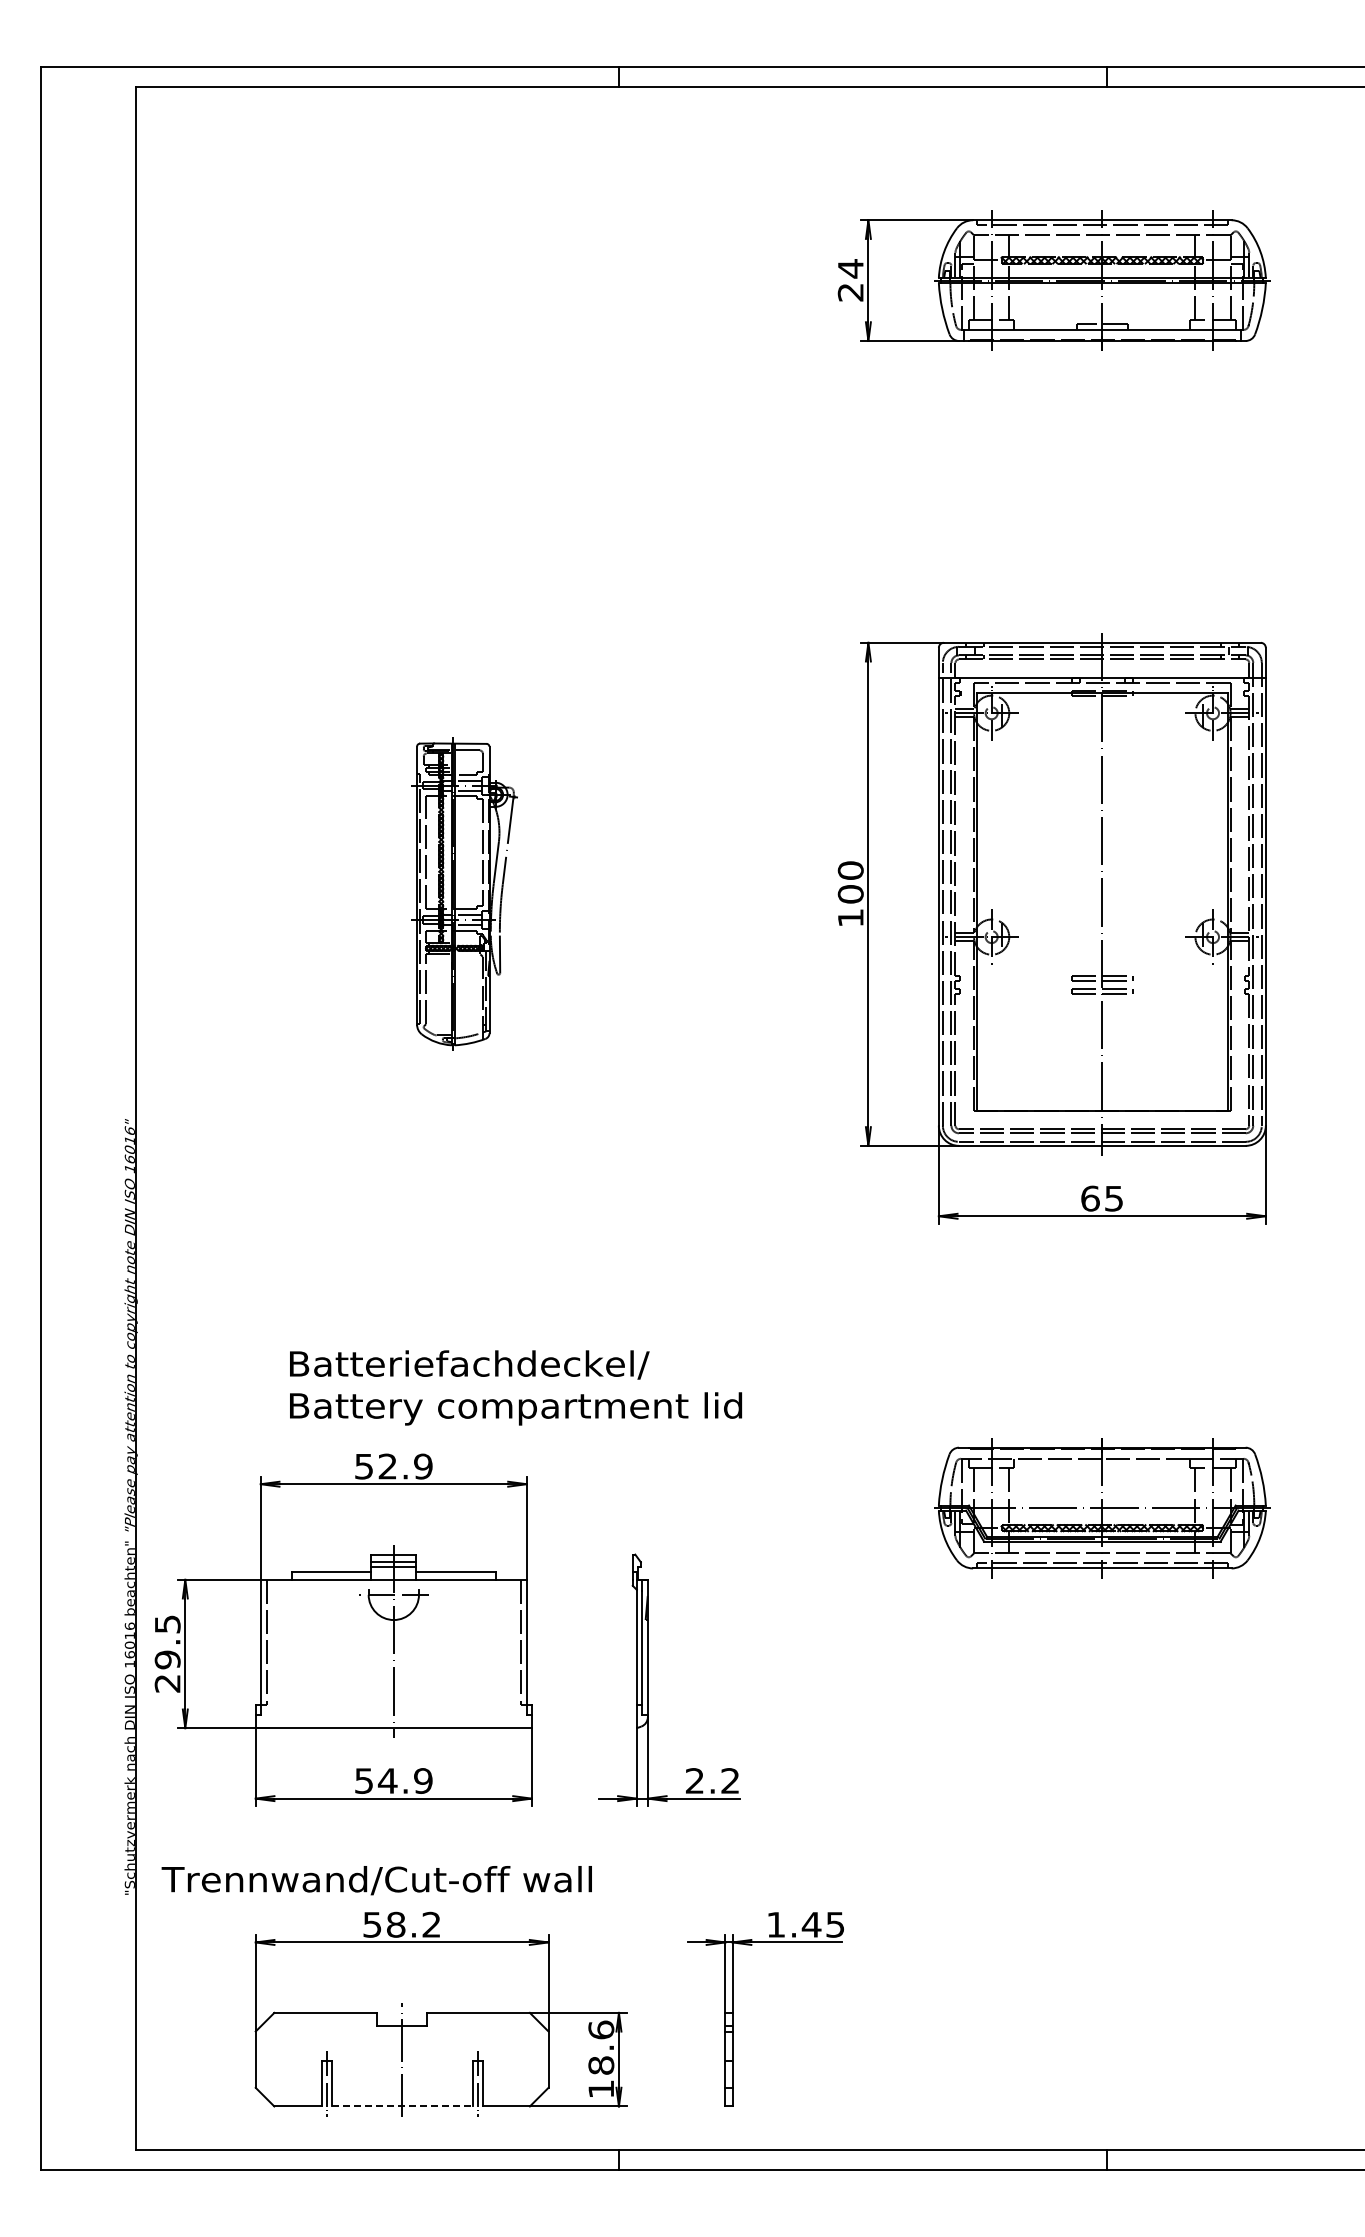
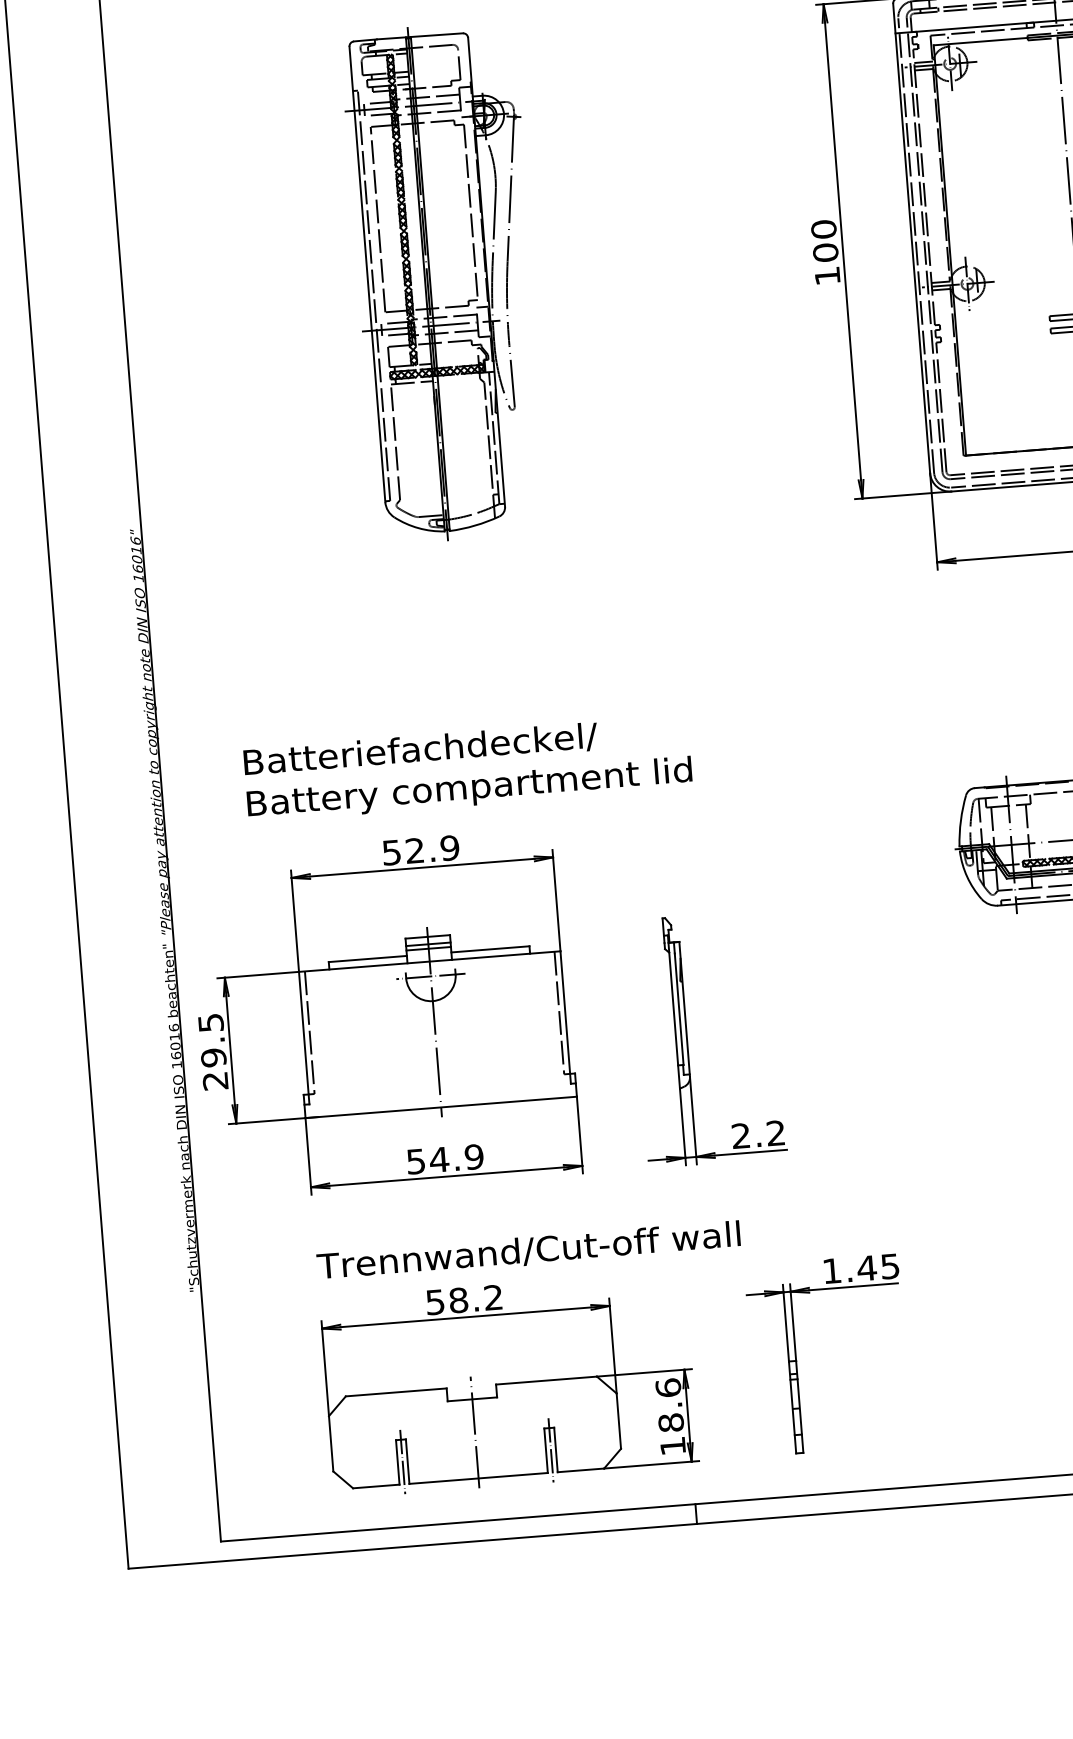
part: (464, 894) -> (446, 282), size x1.67
text: (516, 1387) -> (468, 768), moved
text: (376, 1880) -> (528, 1251), moved
line: (402, 2106) -> (478, 1478), dashed -> solid

